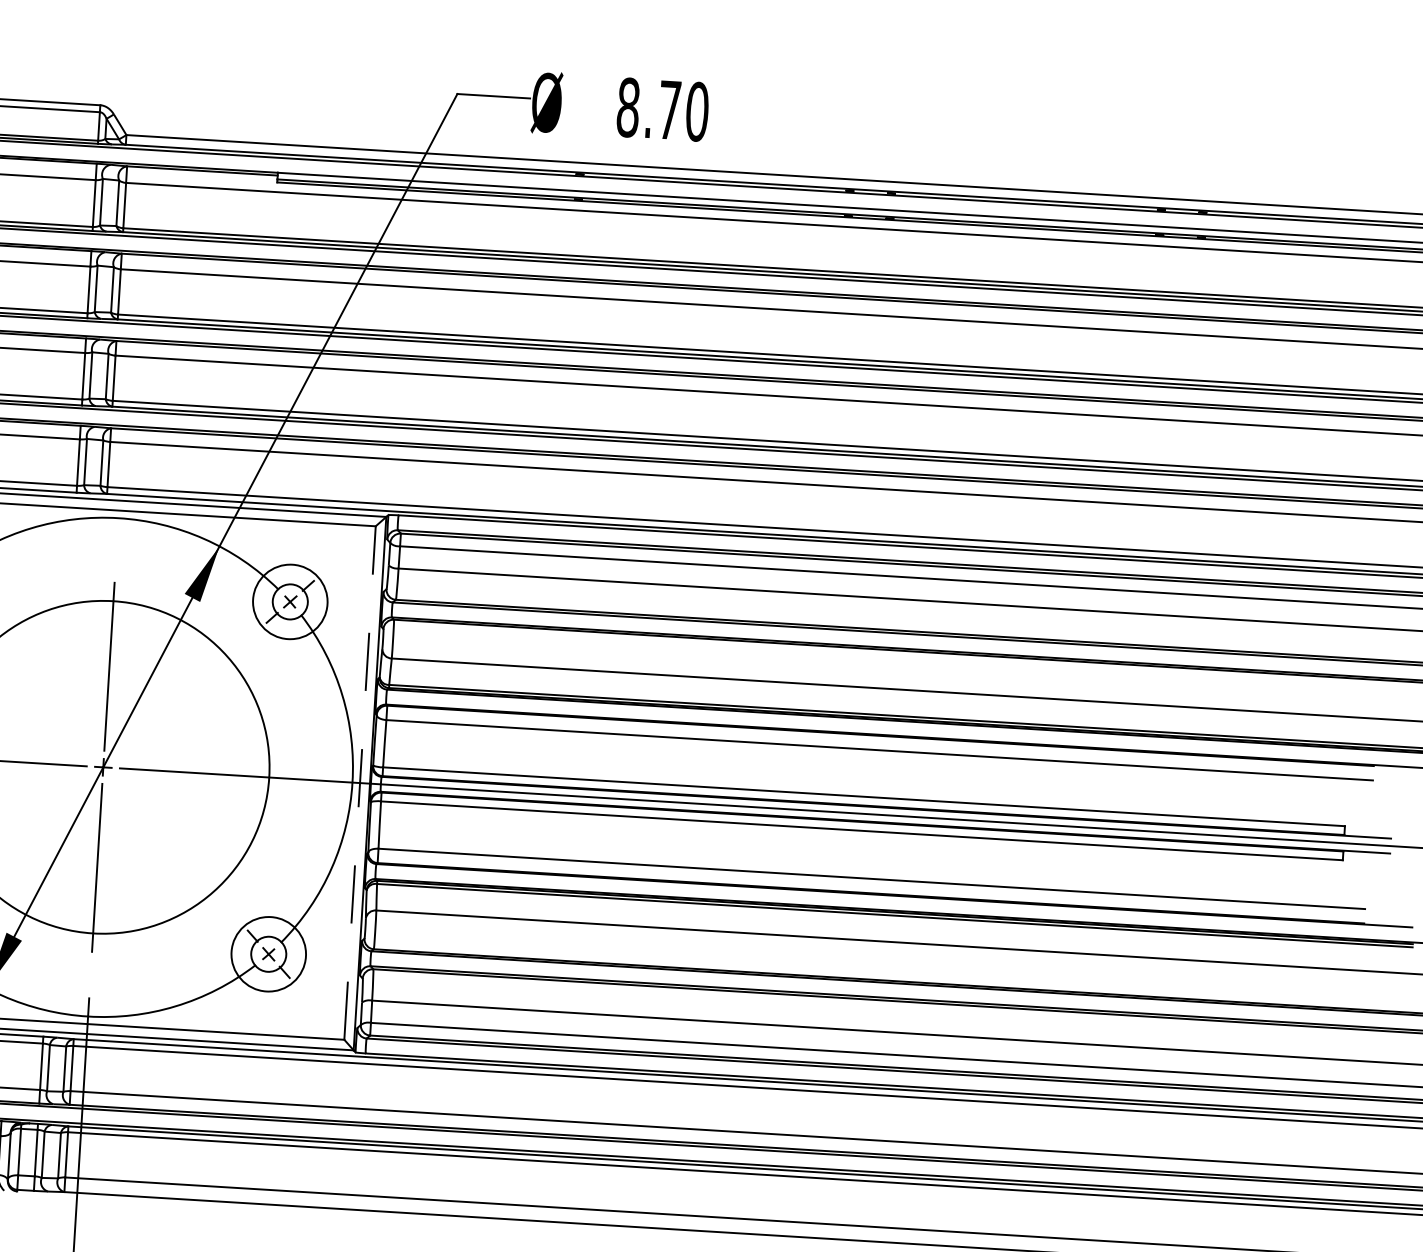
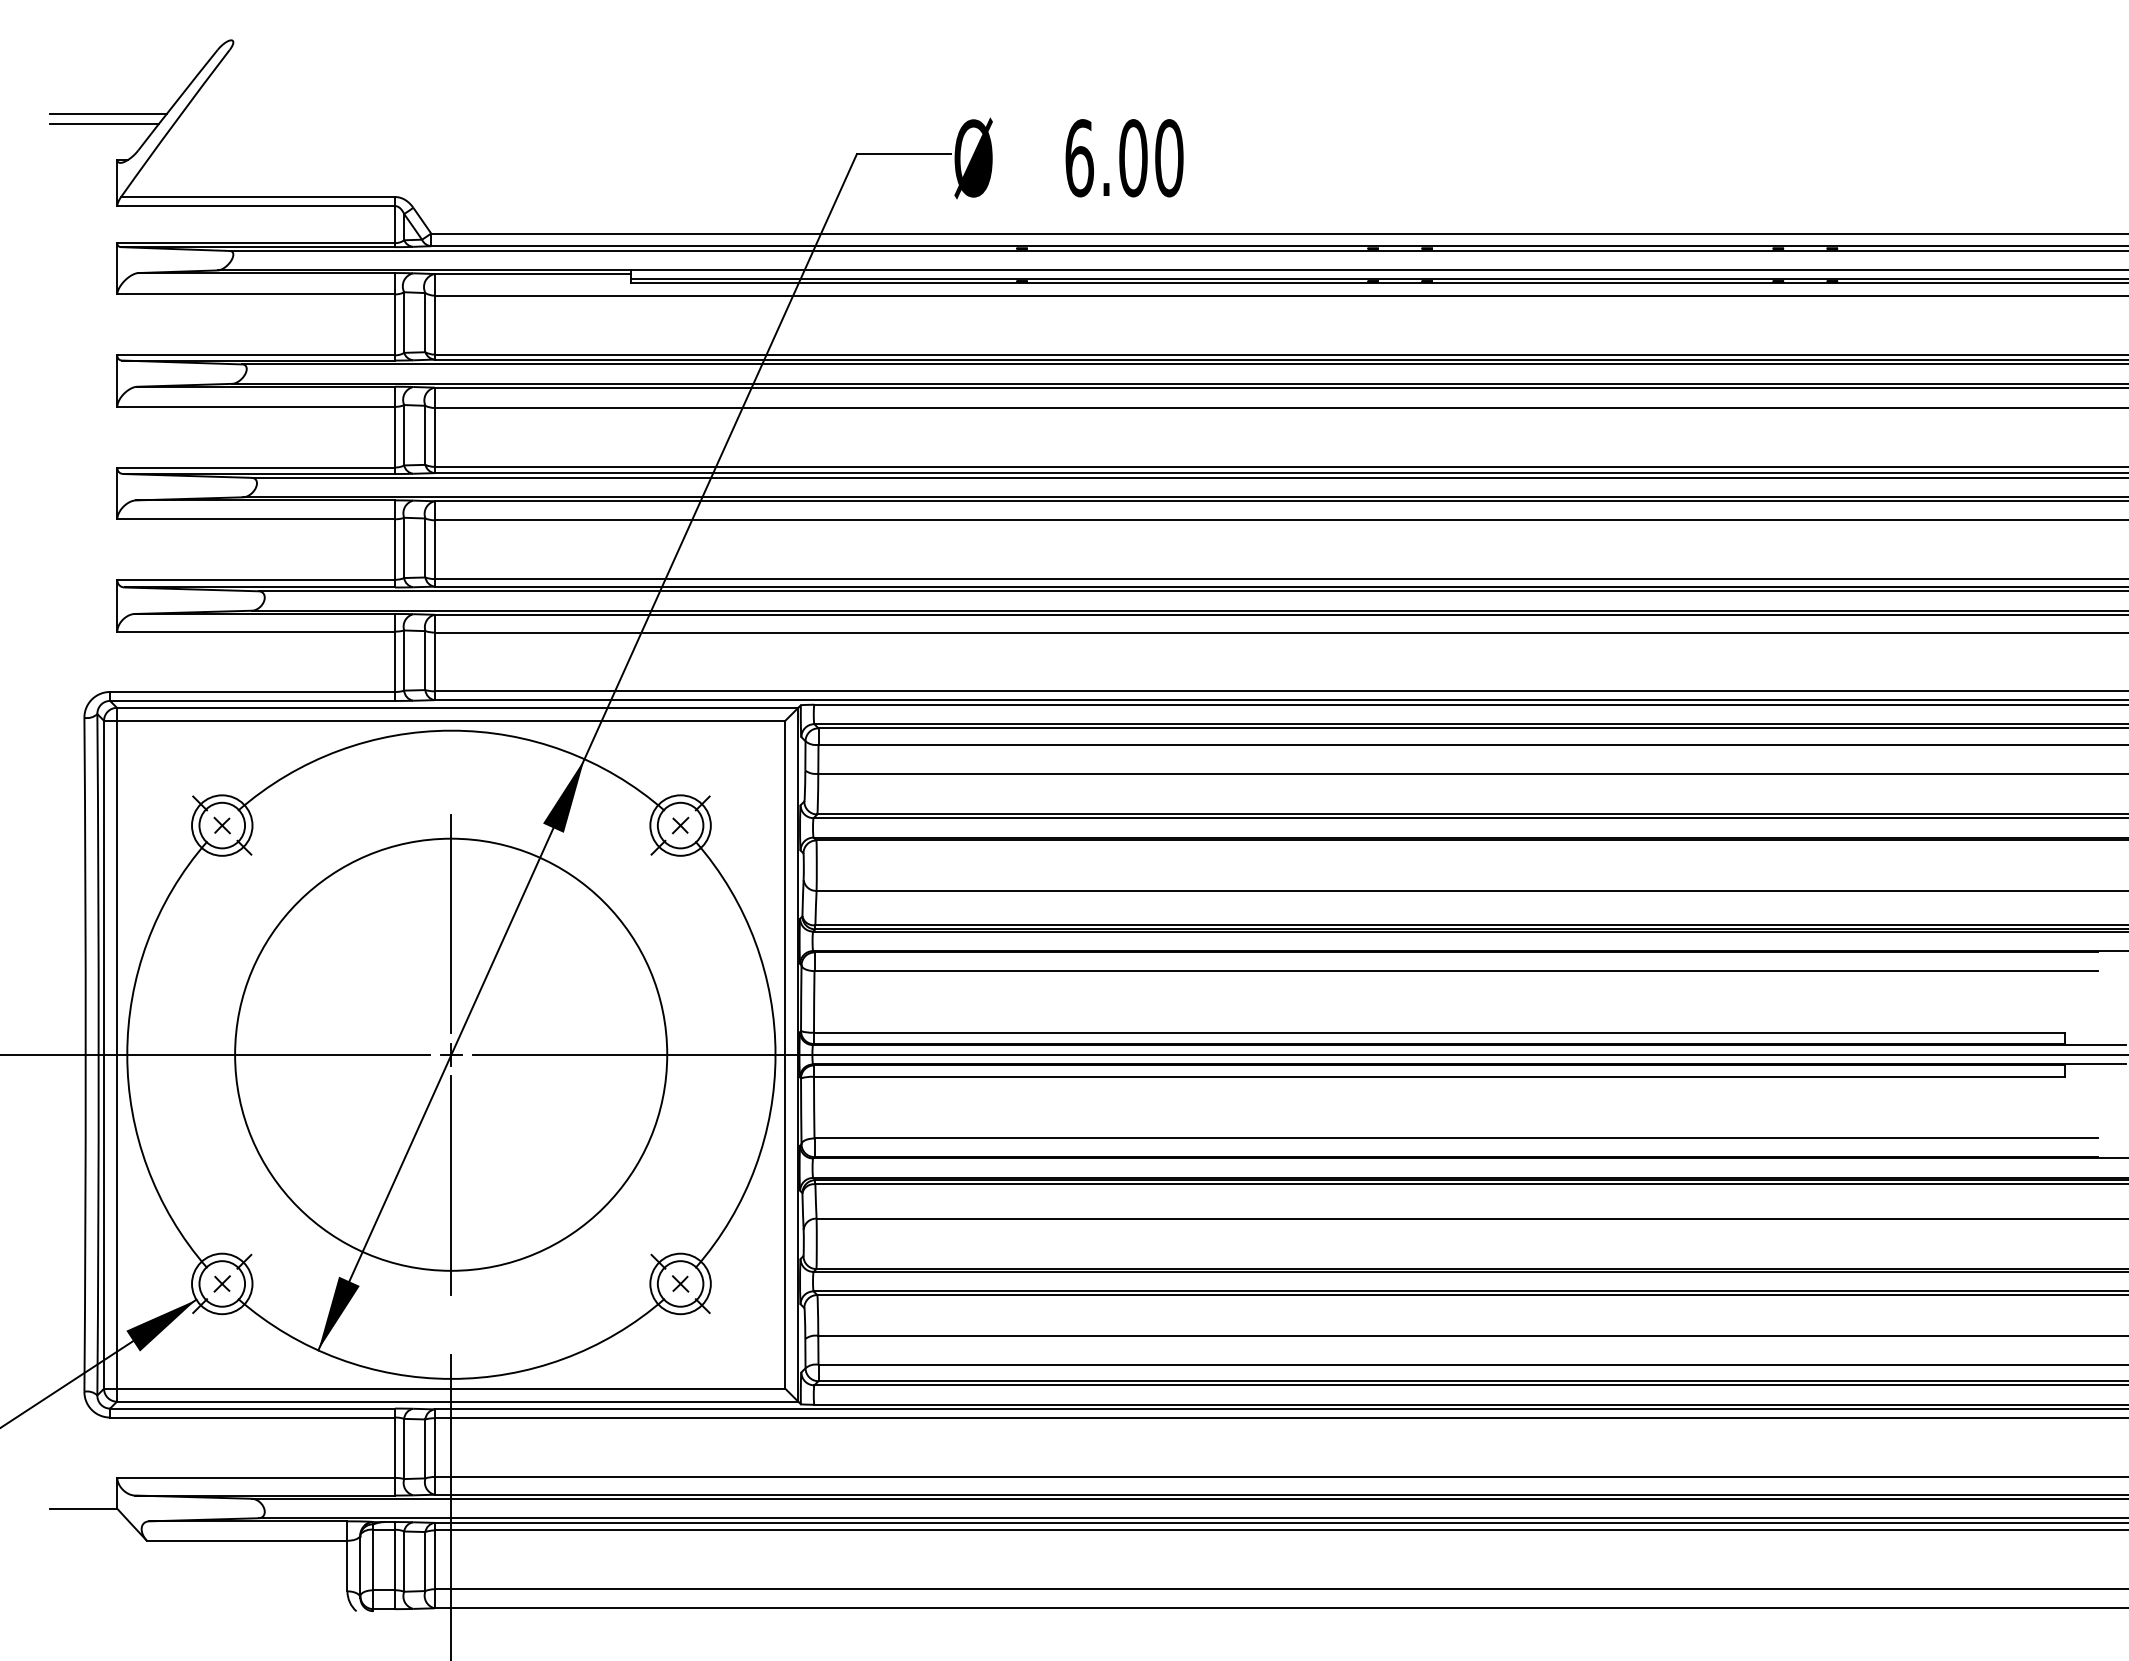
text: (649, 109) -> (1106, 158), 8.70 -> 6.00
circle: (290, 601) -> (680, 825), size x0.62
line: (360, 782) -> (785, 1054), dashed -> solid
circle: (268, 953) -> (680, 1283), size x0.62

